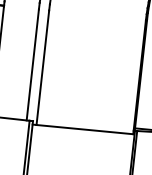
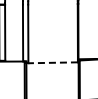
line: (85, 129) -> (53, 62), solid -> dashed

